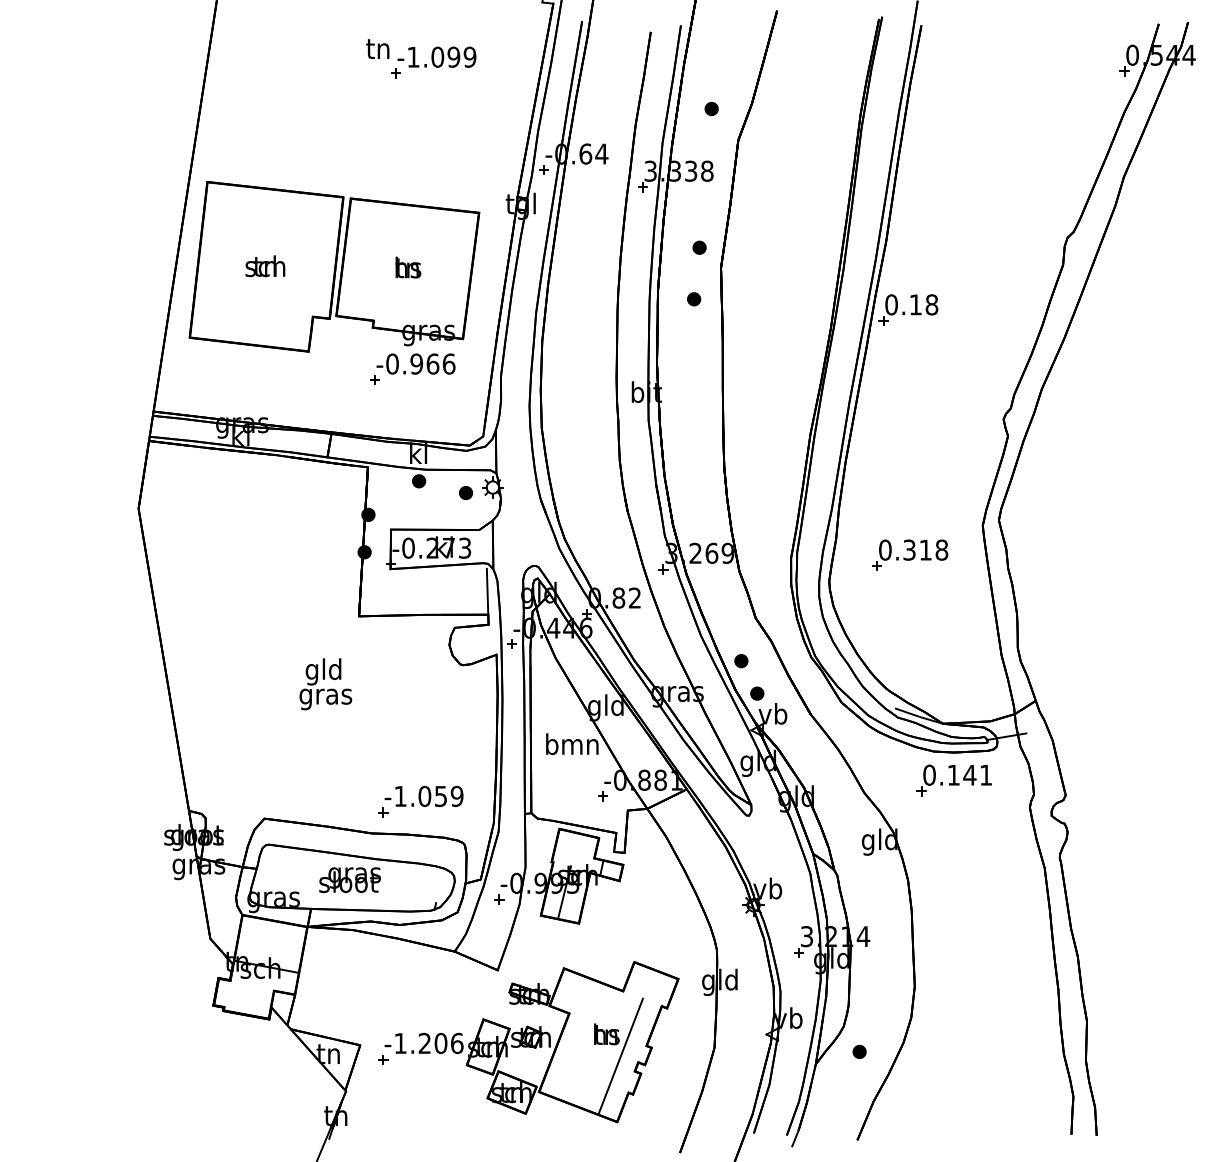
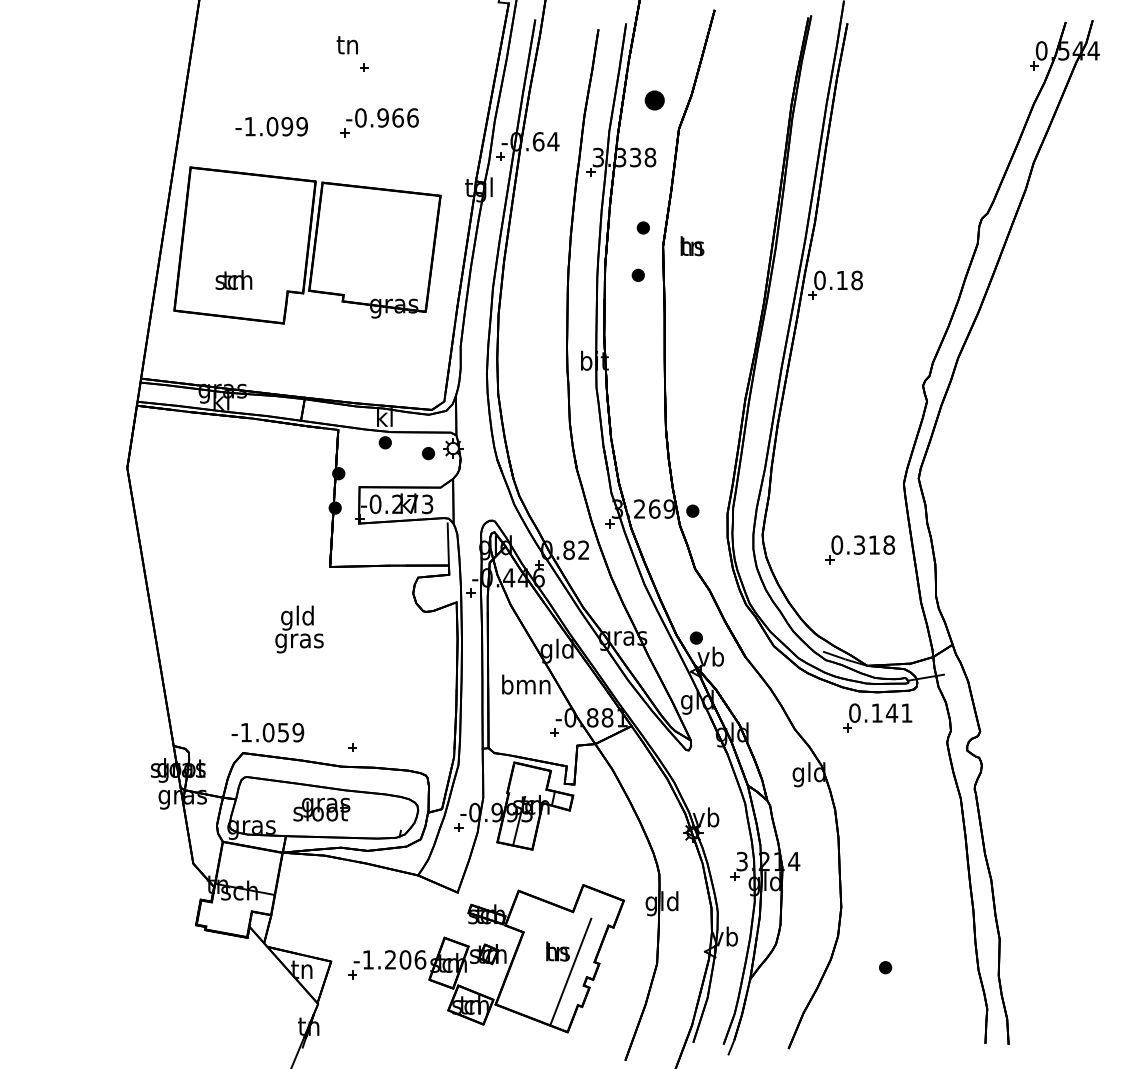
text: (436, 57) -> (271, 126), moved
part: (710, 108) -> (653, 99), size x1.6
text: (264, 265) -> (233, 279), moved
text: (408, 267) -> (692, 246), moved
part: (412, 369) -> (379, 122), moved
part: (910, 554) -> (860, 549), moved
part: (741, 660) -> (692, 510), moved
text: (423, 796) -> (267, 732), moved
part: (859, 1051) -> (885, 967), moved

